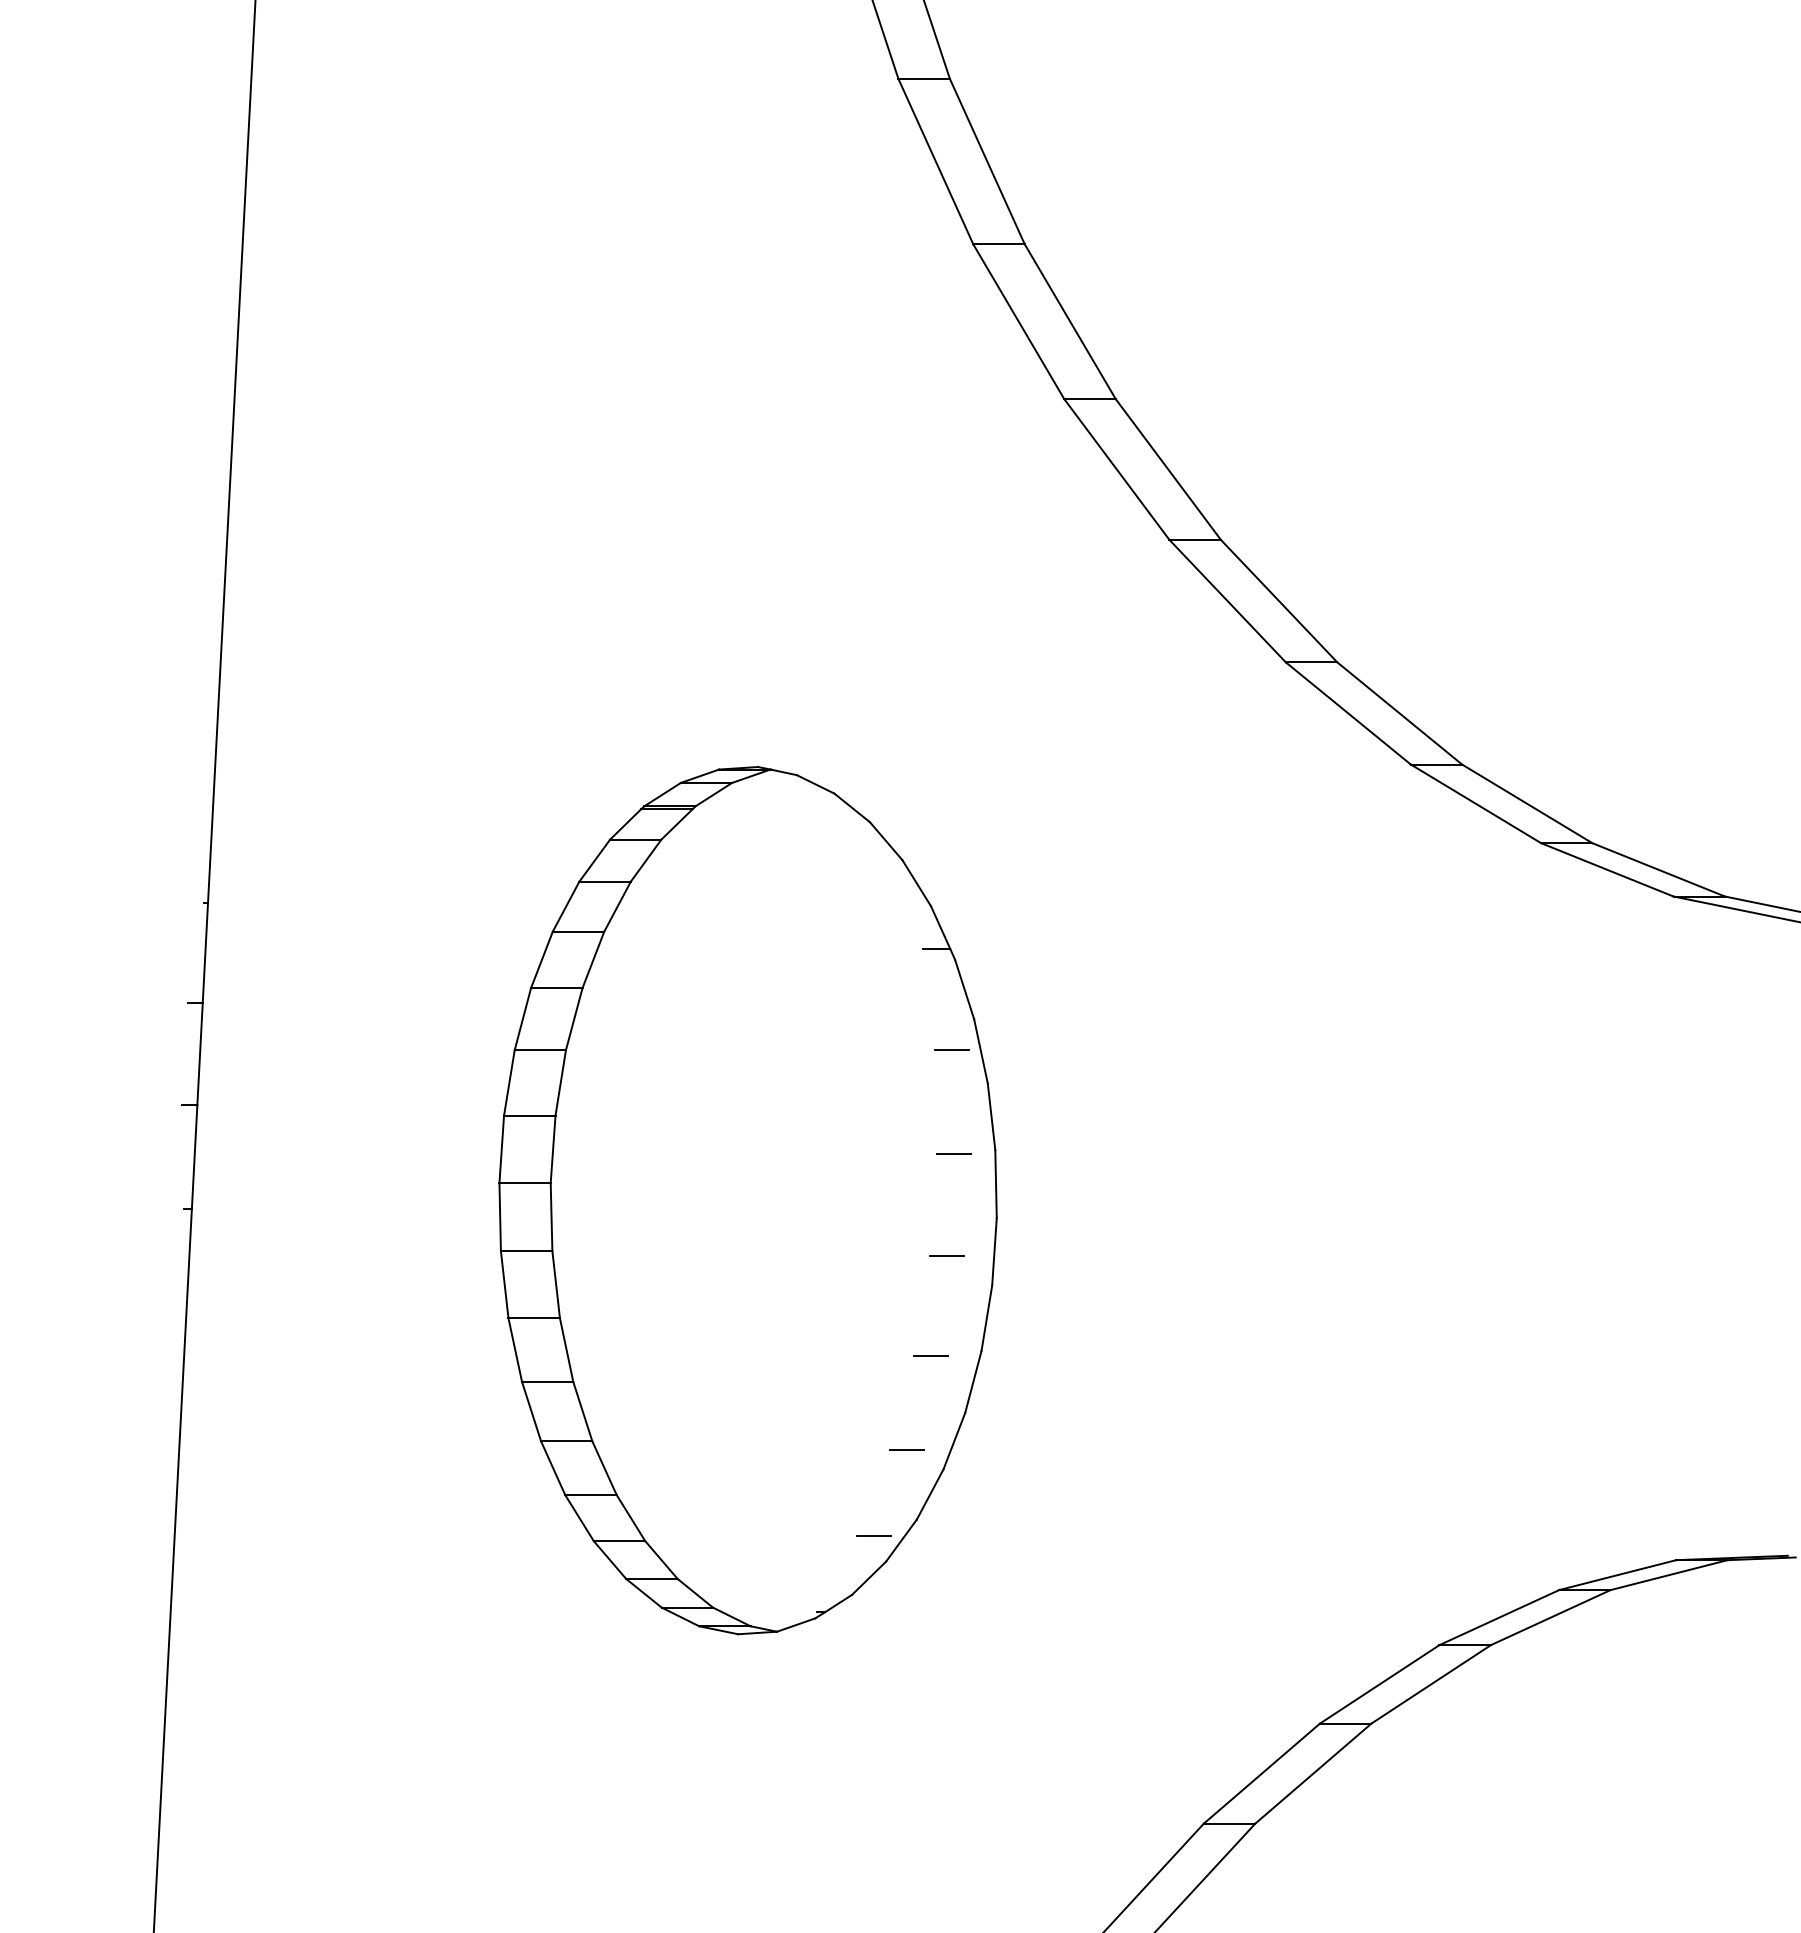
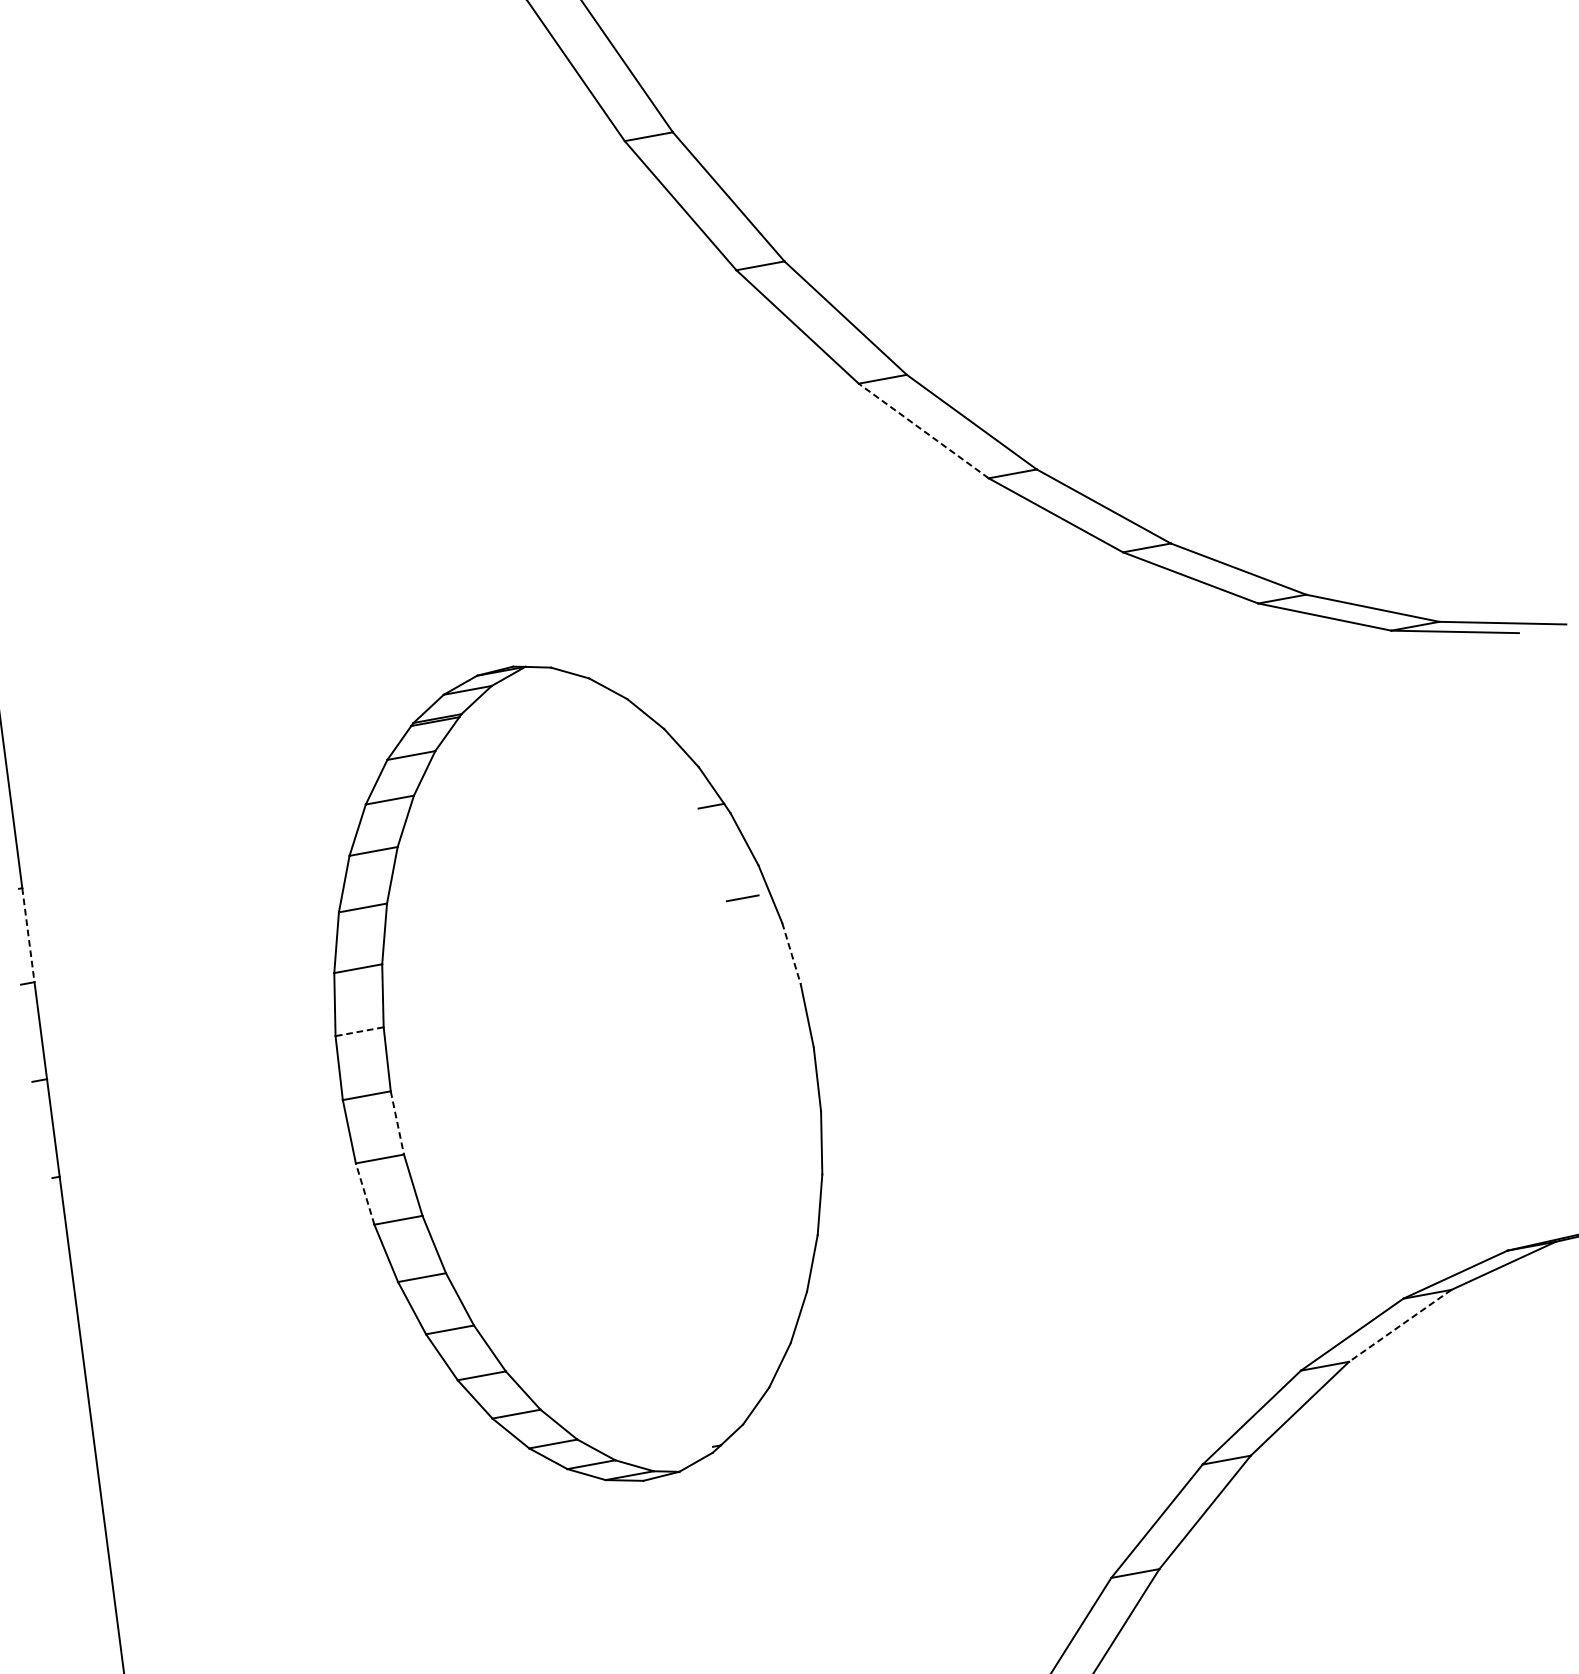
line: (1227, 601) -> (923, 431), solid -> dashed
line: (205, 952) -> (28, 934), solid -> dashed
line: (529, 1115) -> (359, 1031), solid -> dashed
line: (991, 1116) -> (791, 953), solid -> dashed
line: (954, 1153) -> (763, 994), removed
line: (551, 1217) -> (397, 1123), solid -> dashed
line: (947, 1256) -> (774, 1091), removed
line: (504, 1284) -> (364, 1193), solid -> dashed
line: (931, 1355) -> (776, 1187), removed
line: (906, 1450) -> (769, 1280), removed
line: (873, 1536) -> (753, 1366), removed
line: (1550, 1617) -> (1399, 1325), solid -> dashed

